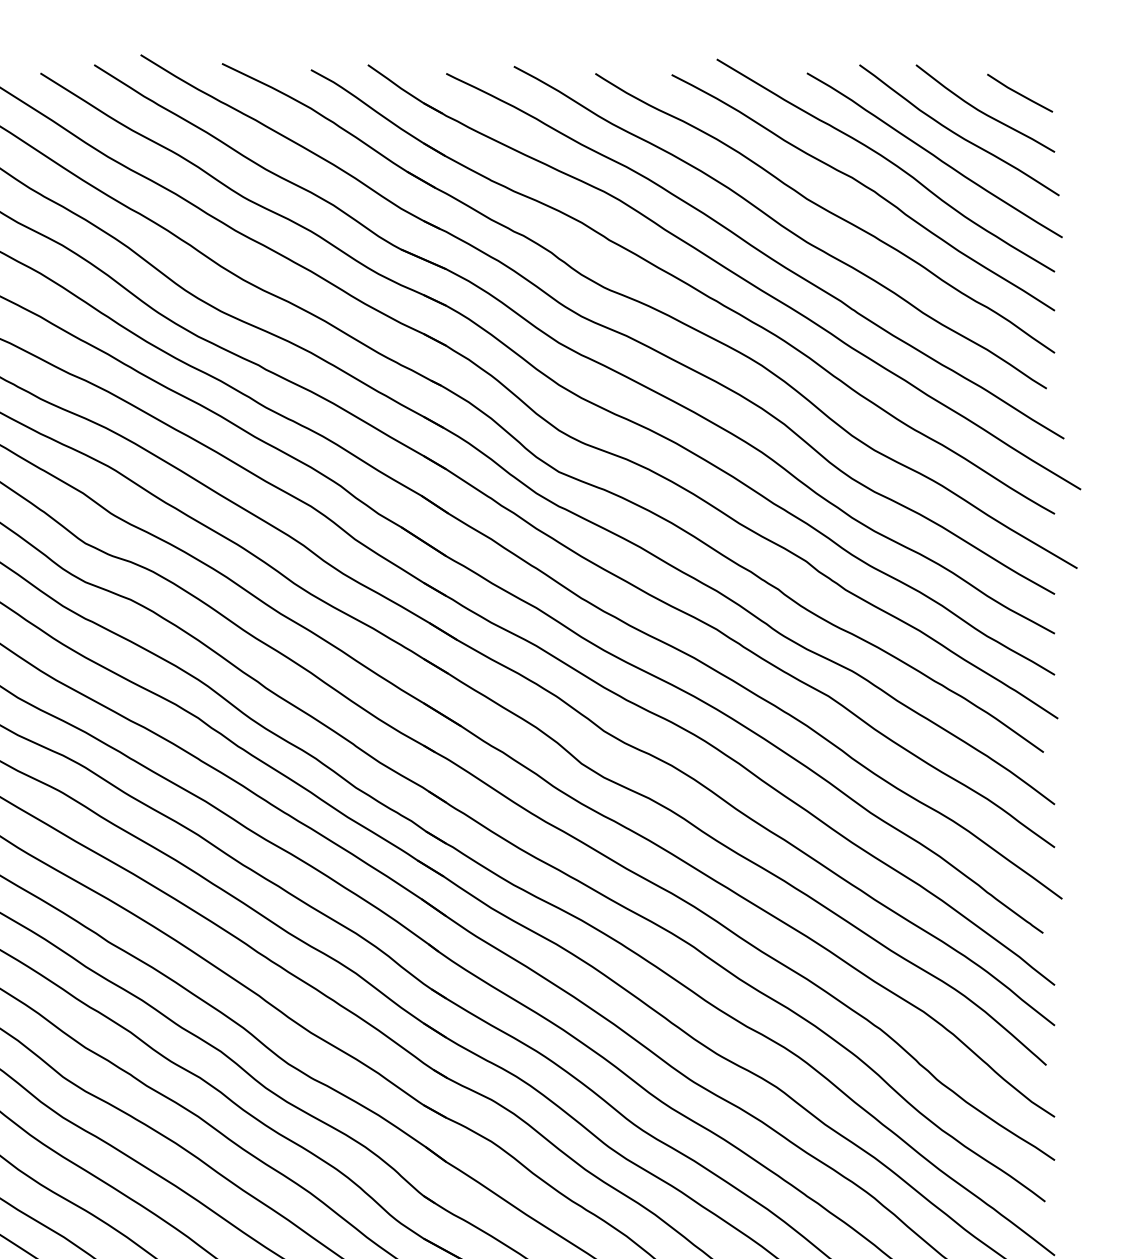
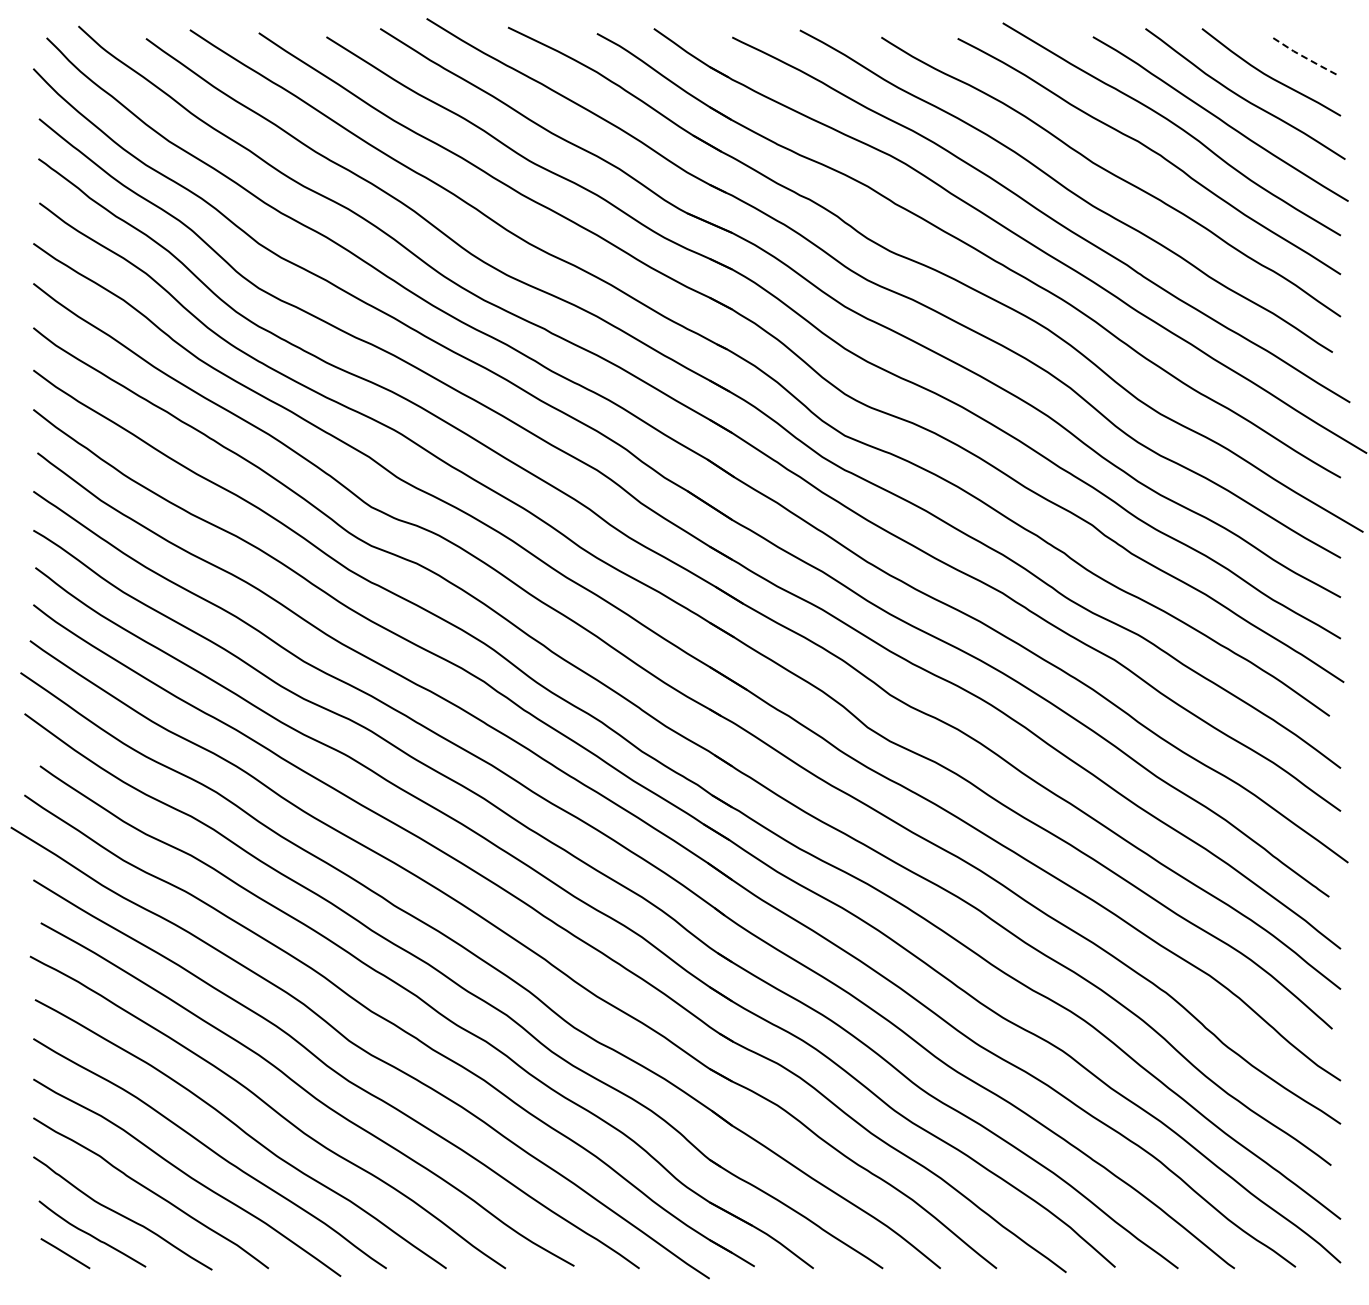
line: (1019, 93) -> (1305, 57), solid -> dashed

